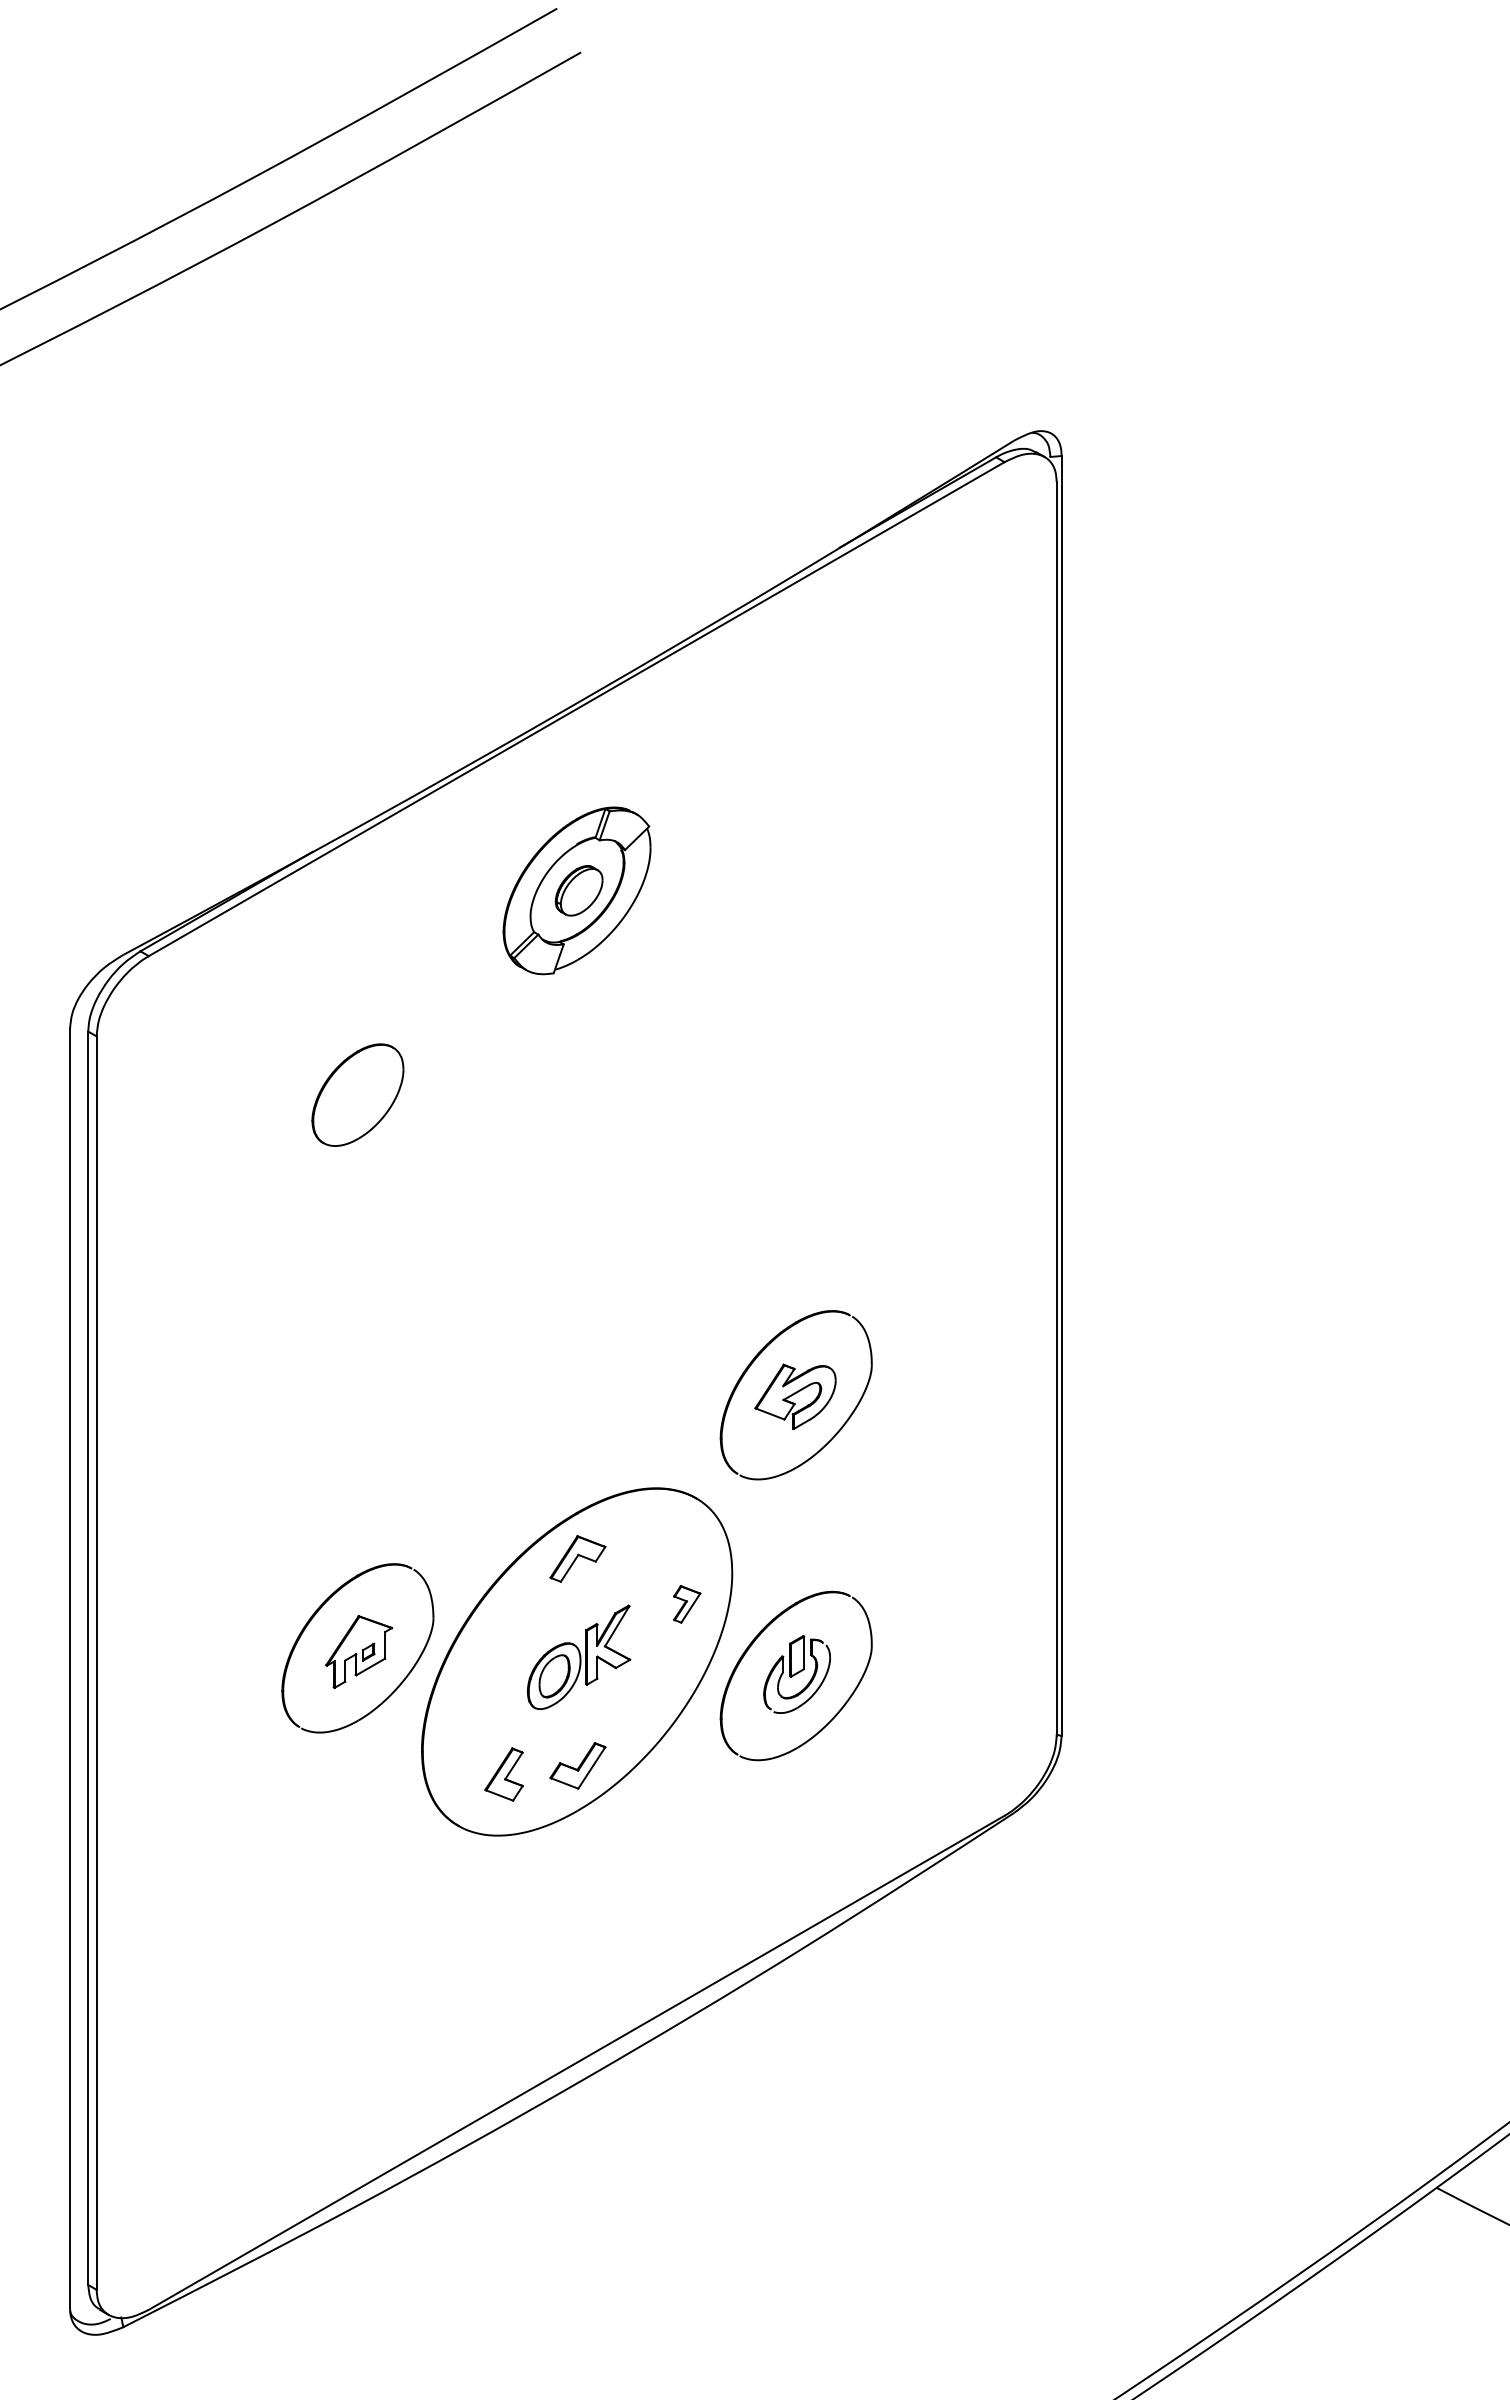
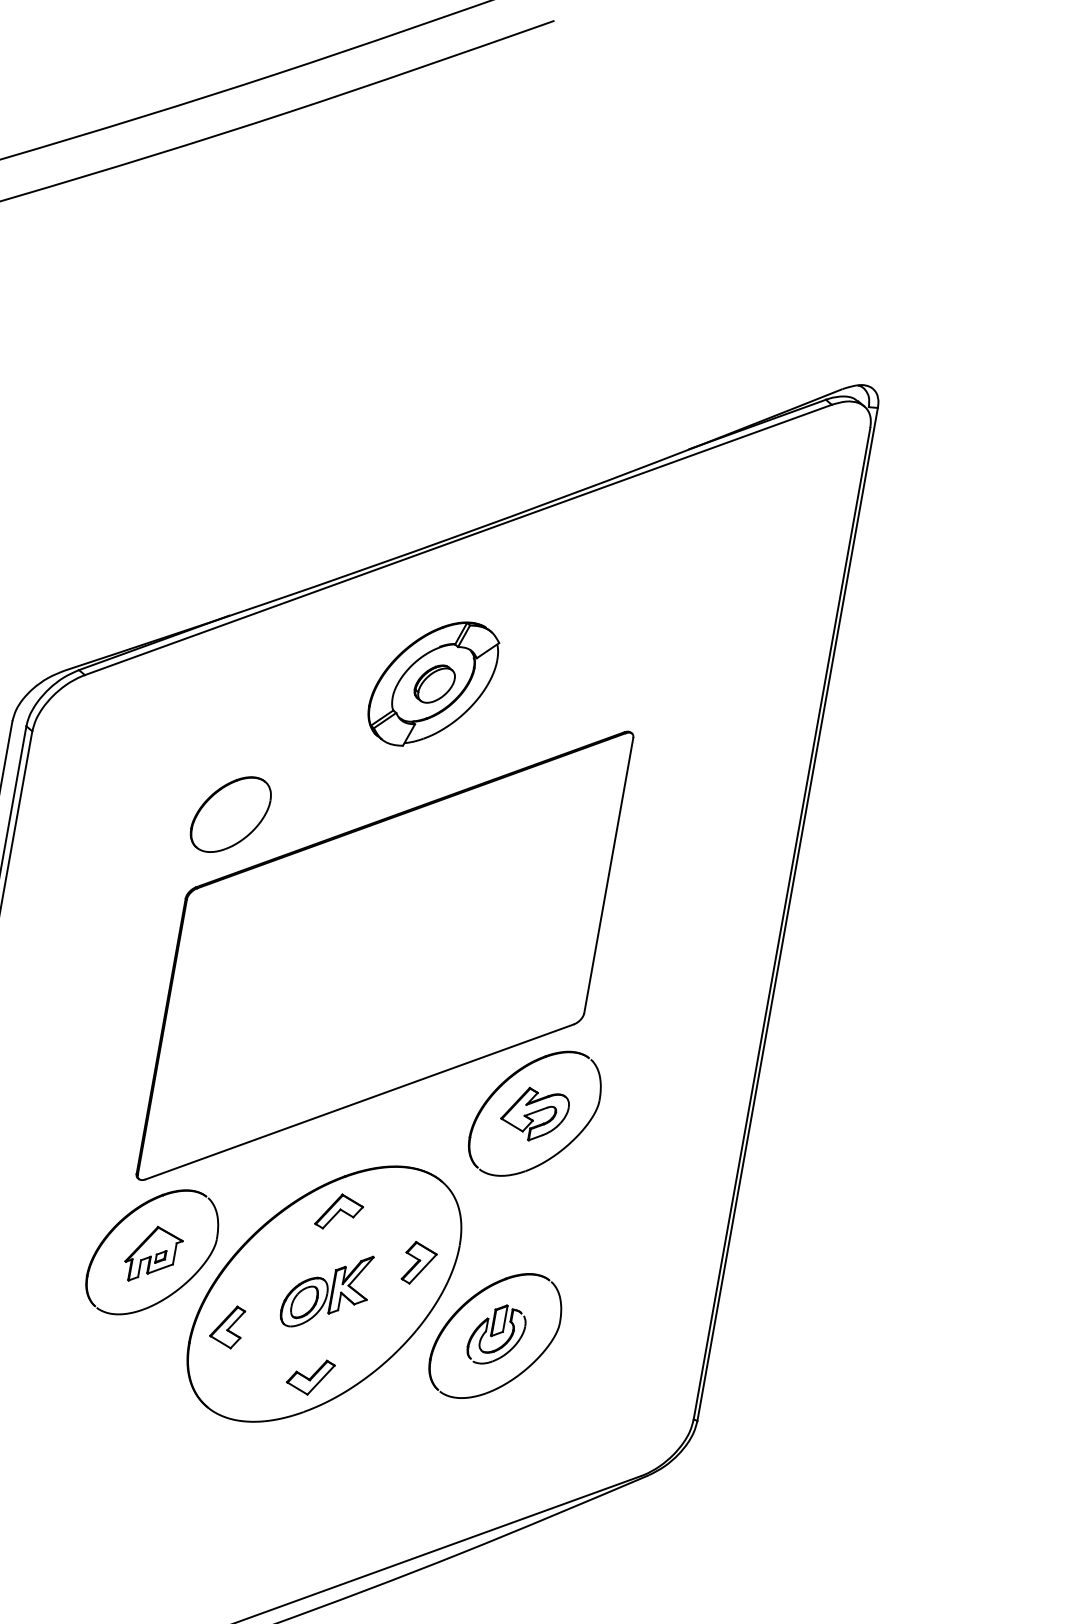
part: (577, 1234) -> (384, 955), added
part: (686, 1604) -> (419, 1264), size x1.43
part: (503, 1774) -> (226, 1326), moved

